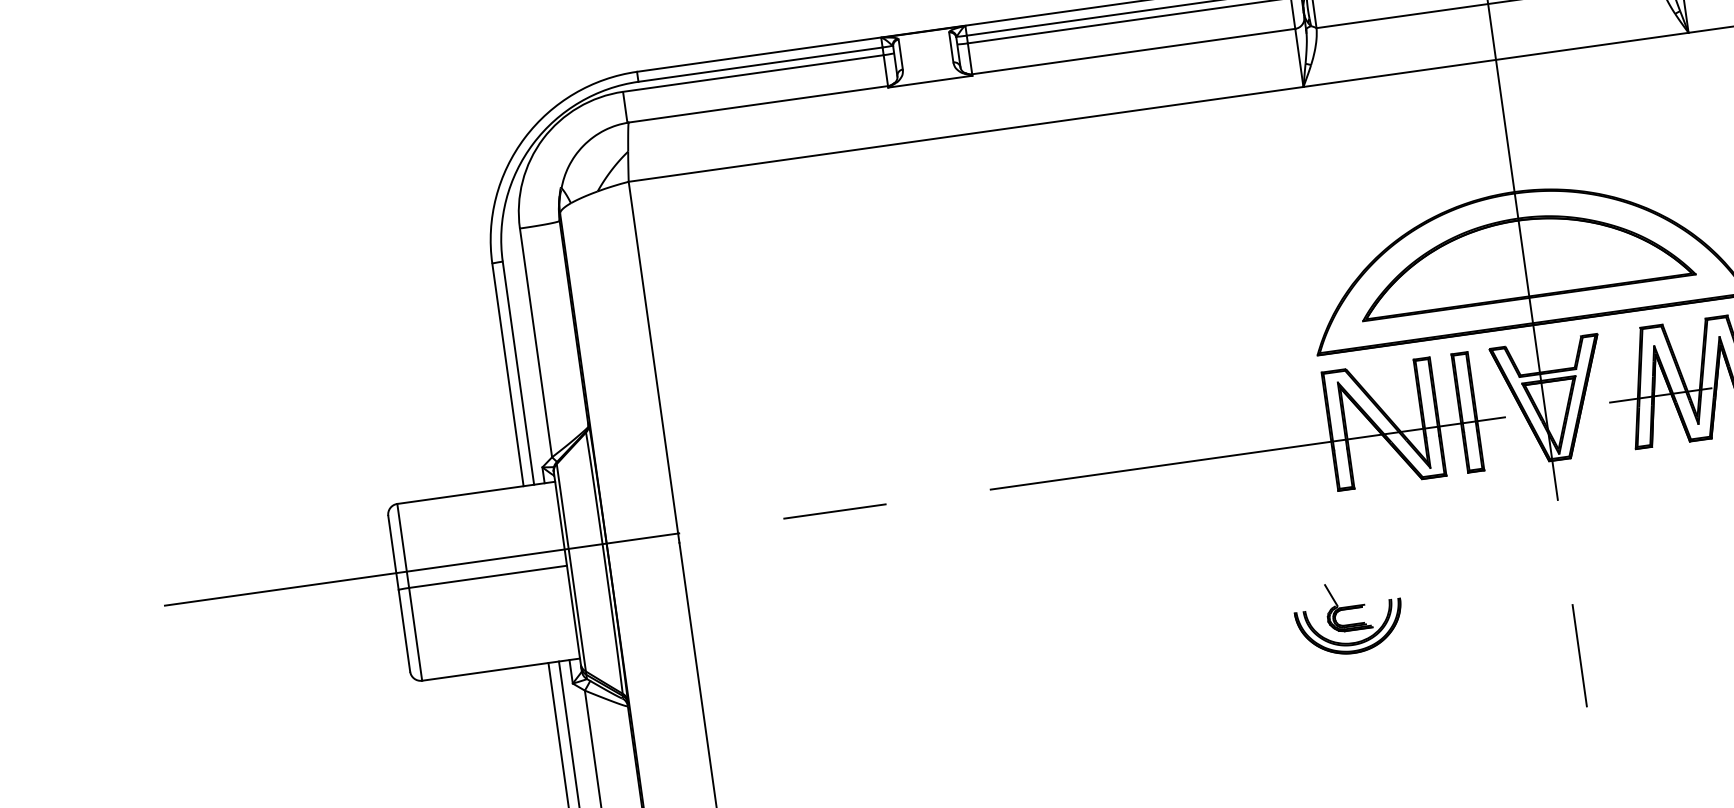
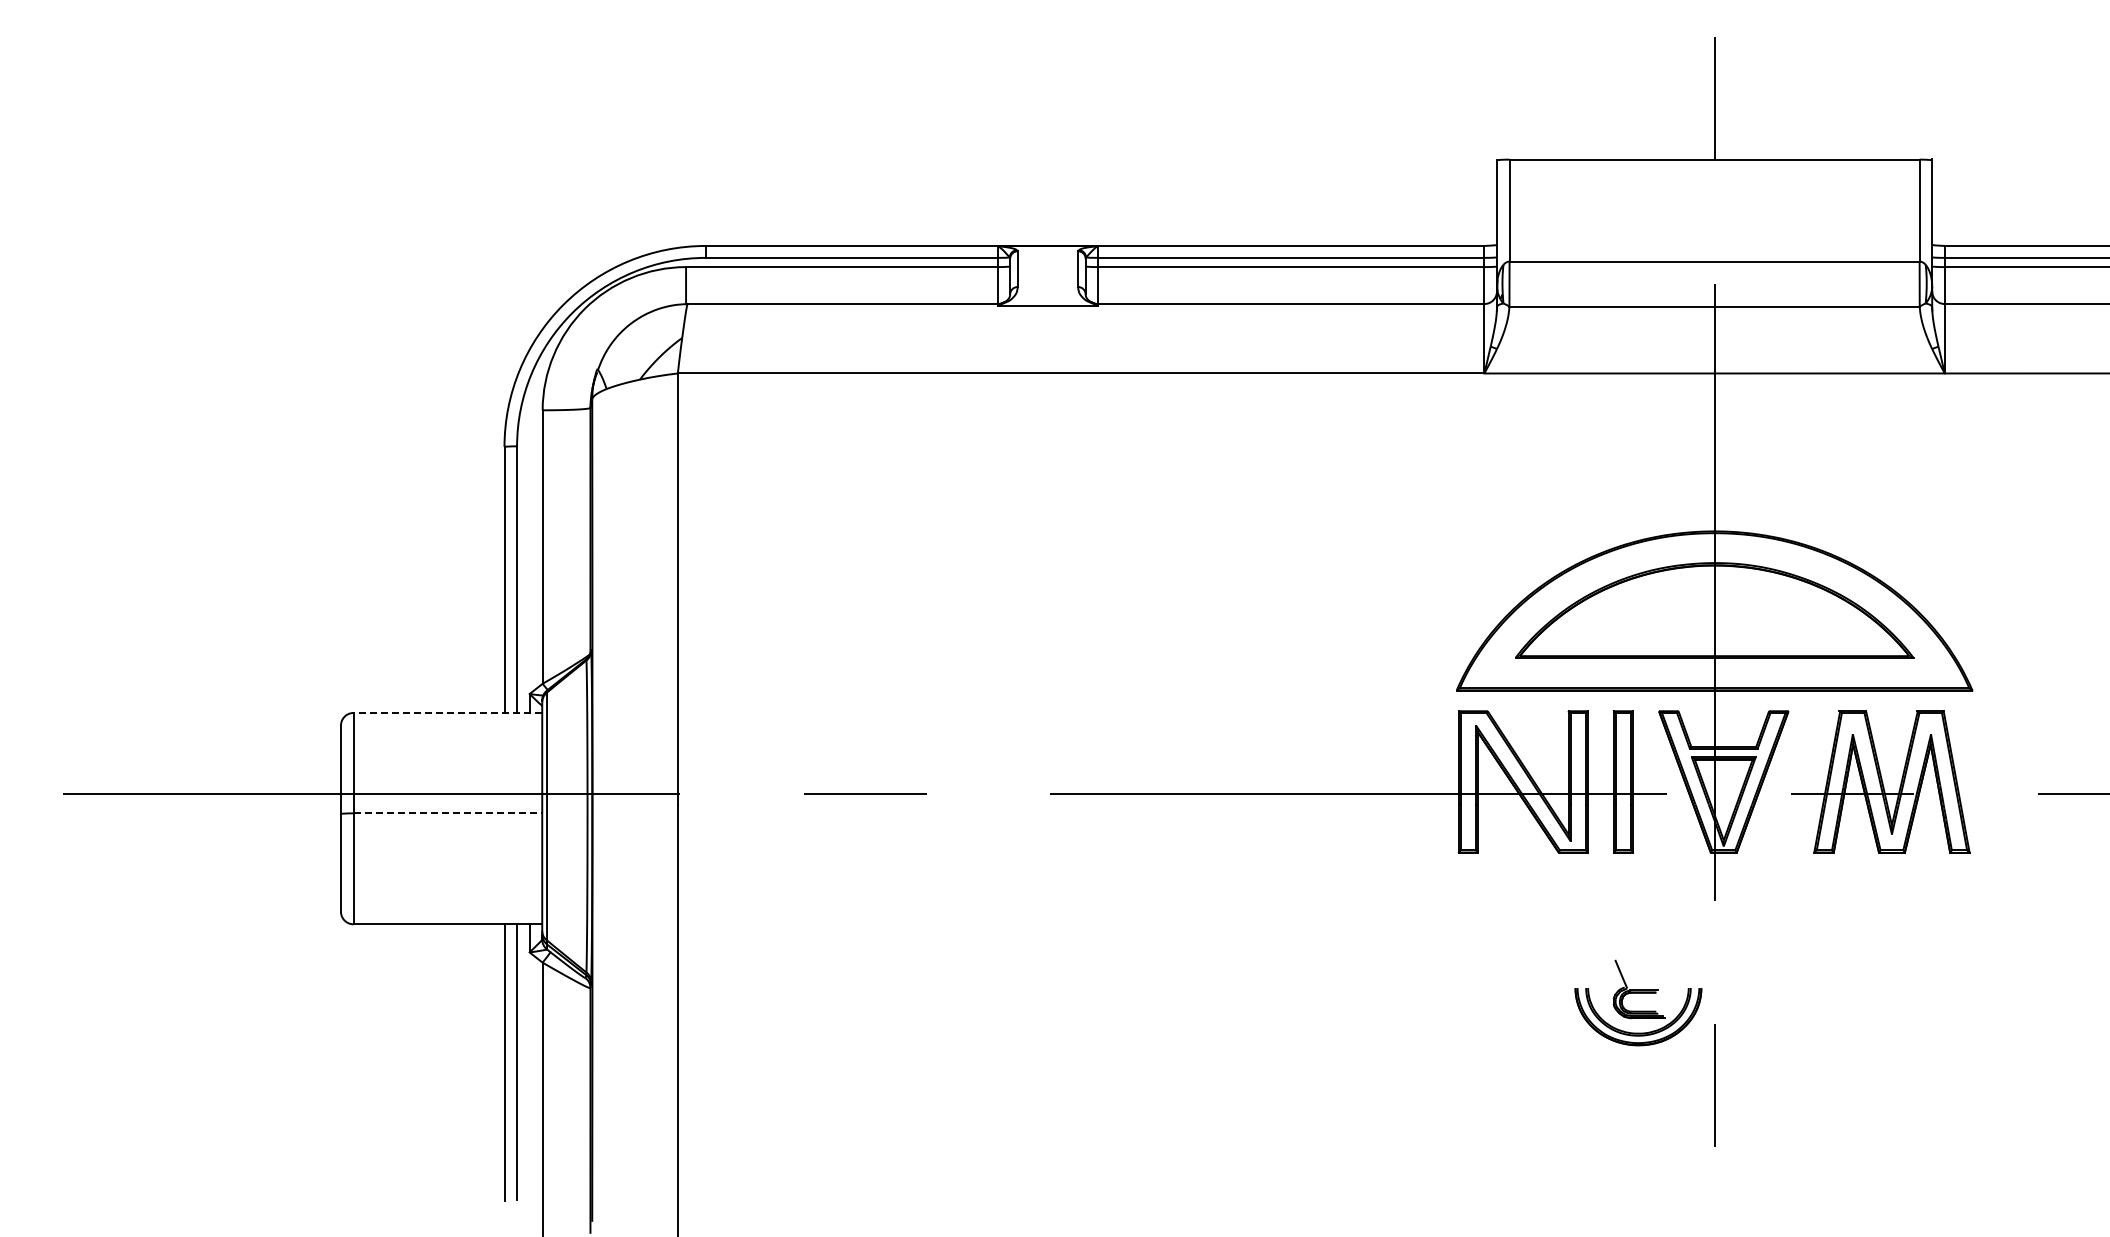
line: (475, 492) -> (447, 712), solid -> dashed
line: (488, 576) -> (448, 813), solid -> dashed
part: (1349, 623) -> (1638, 1010), moved

